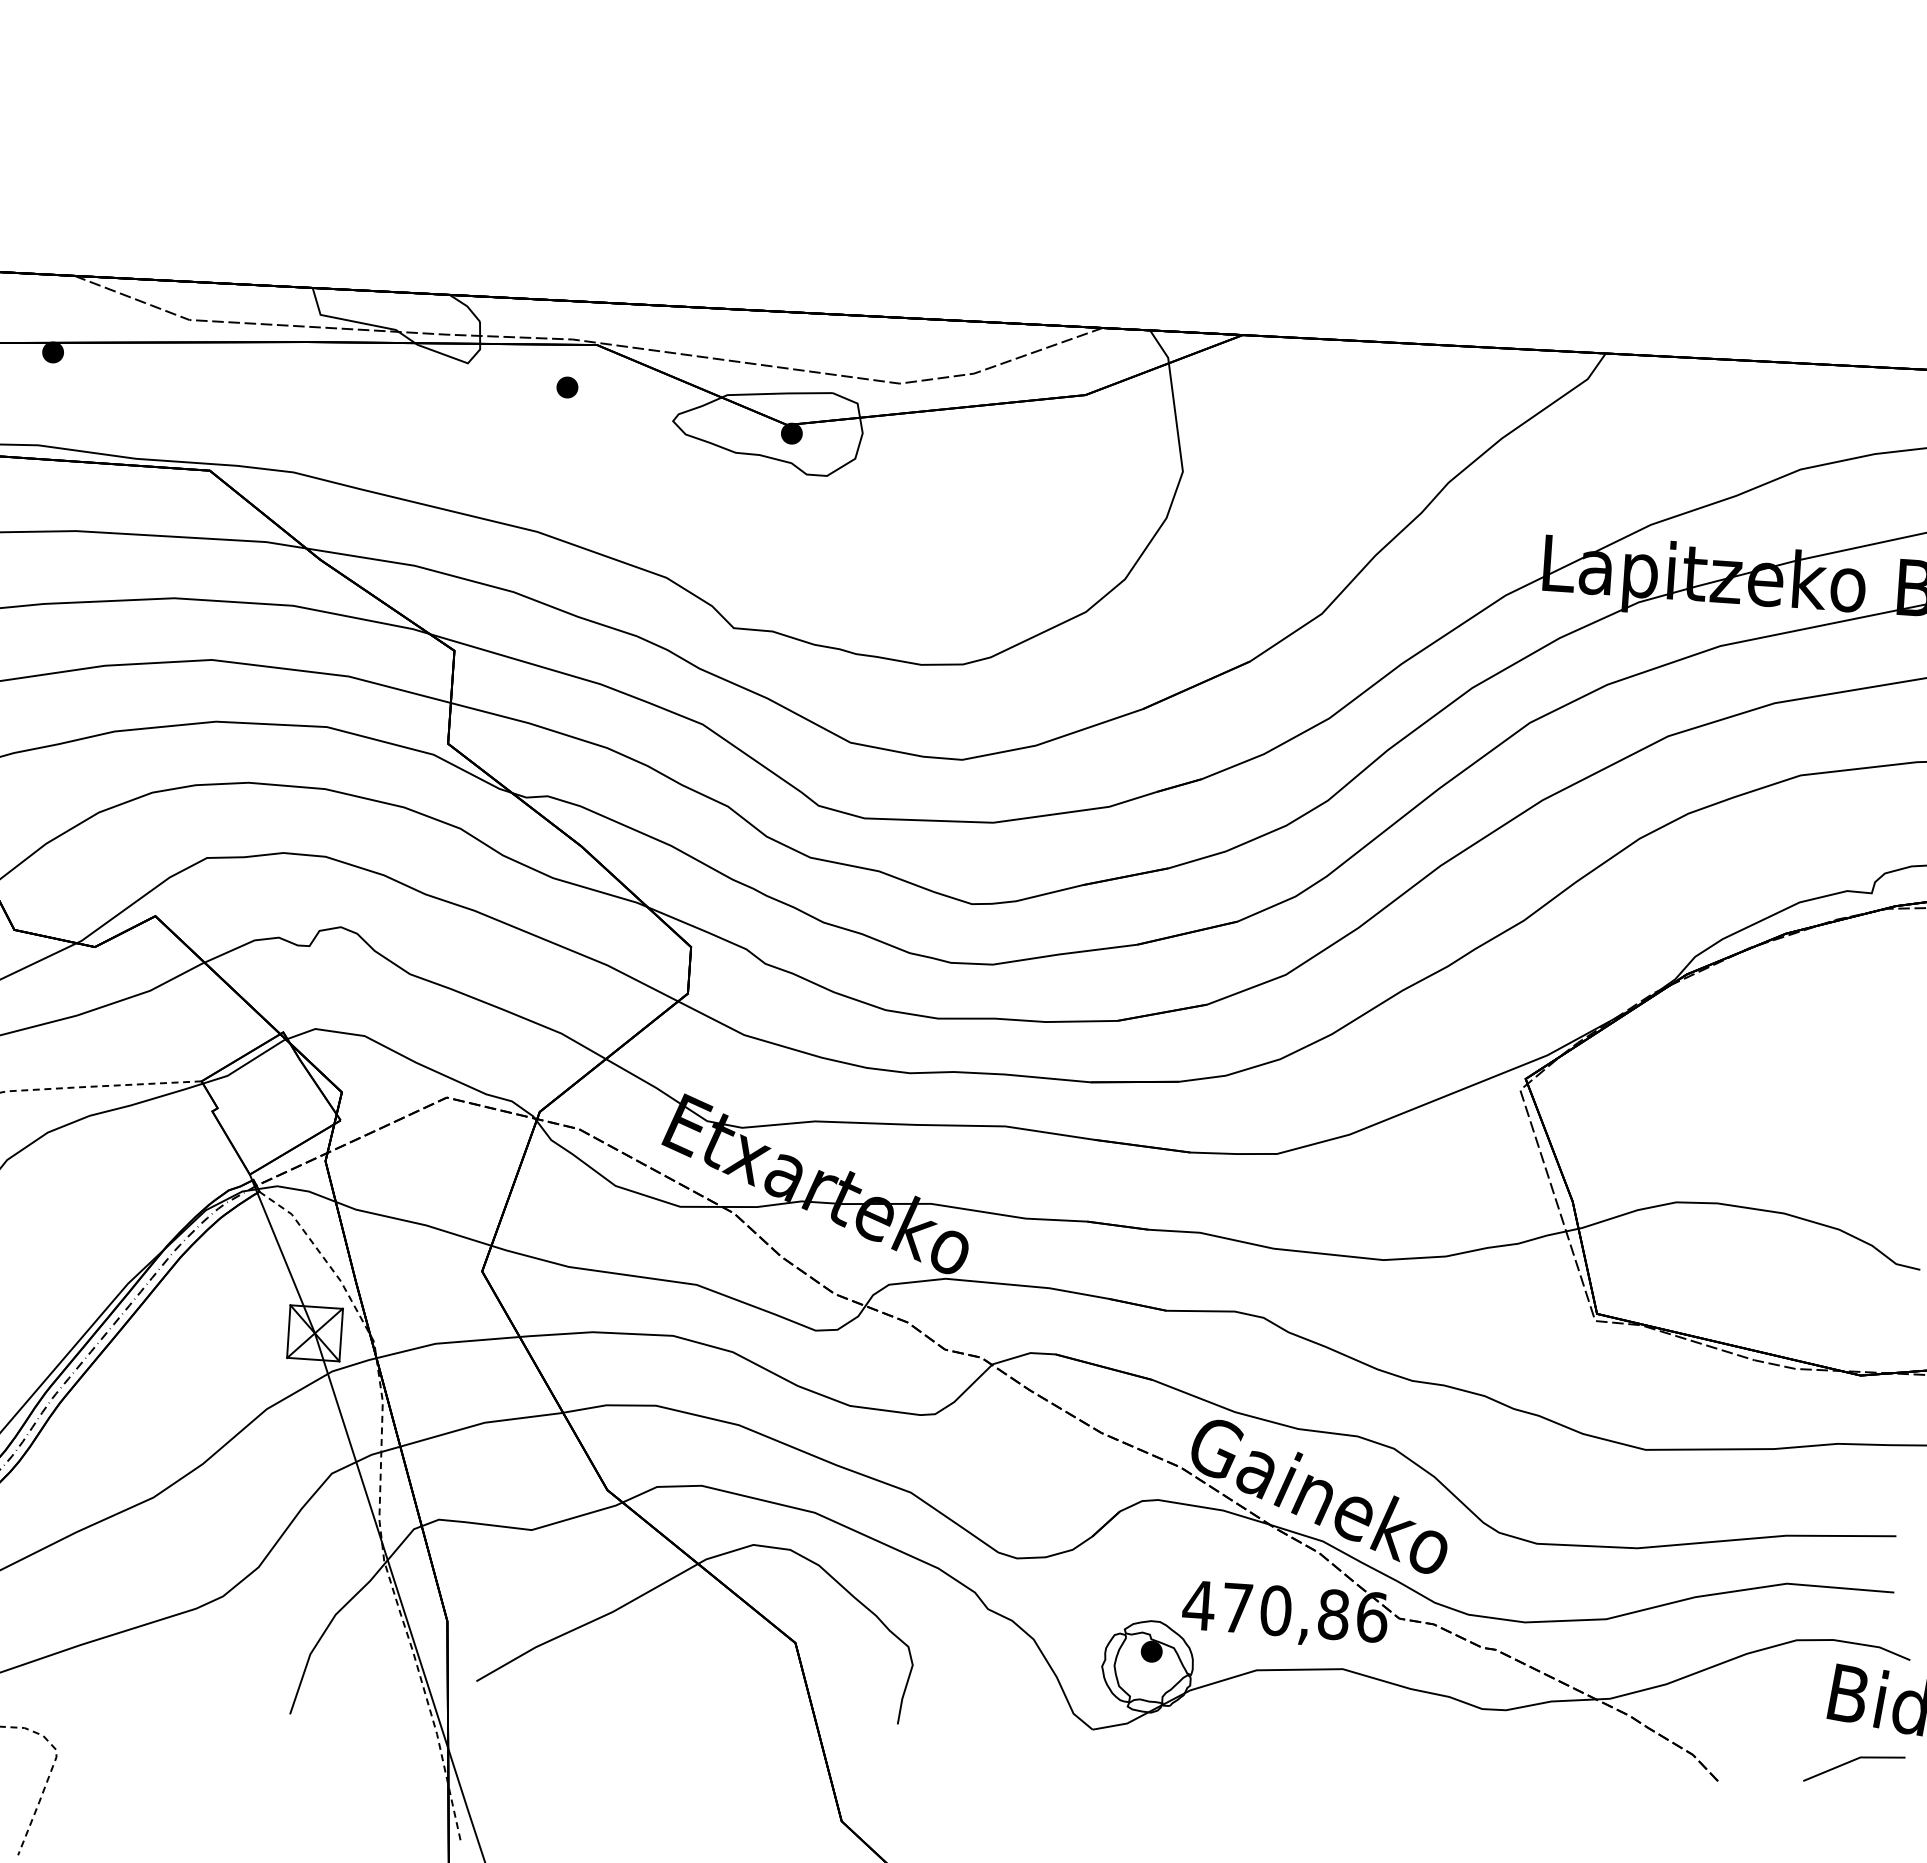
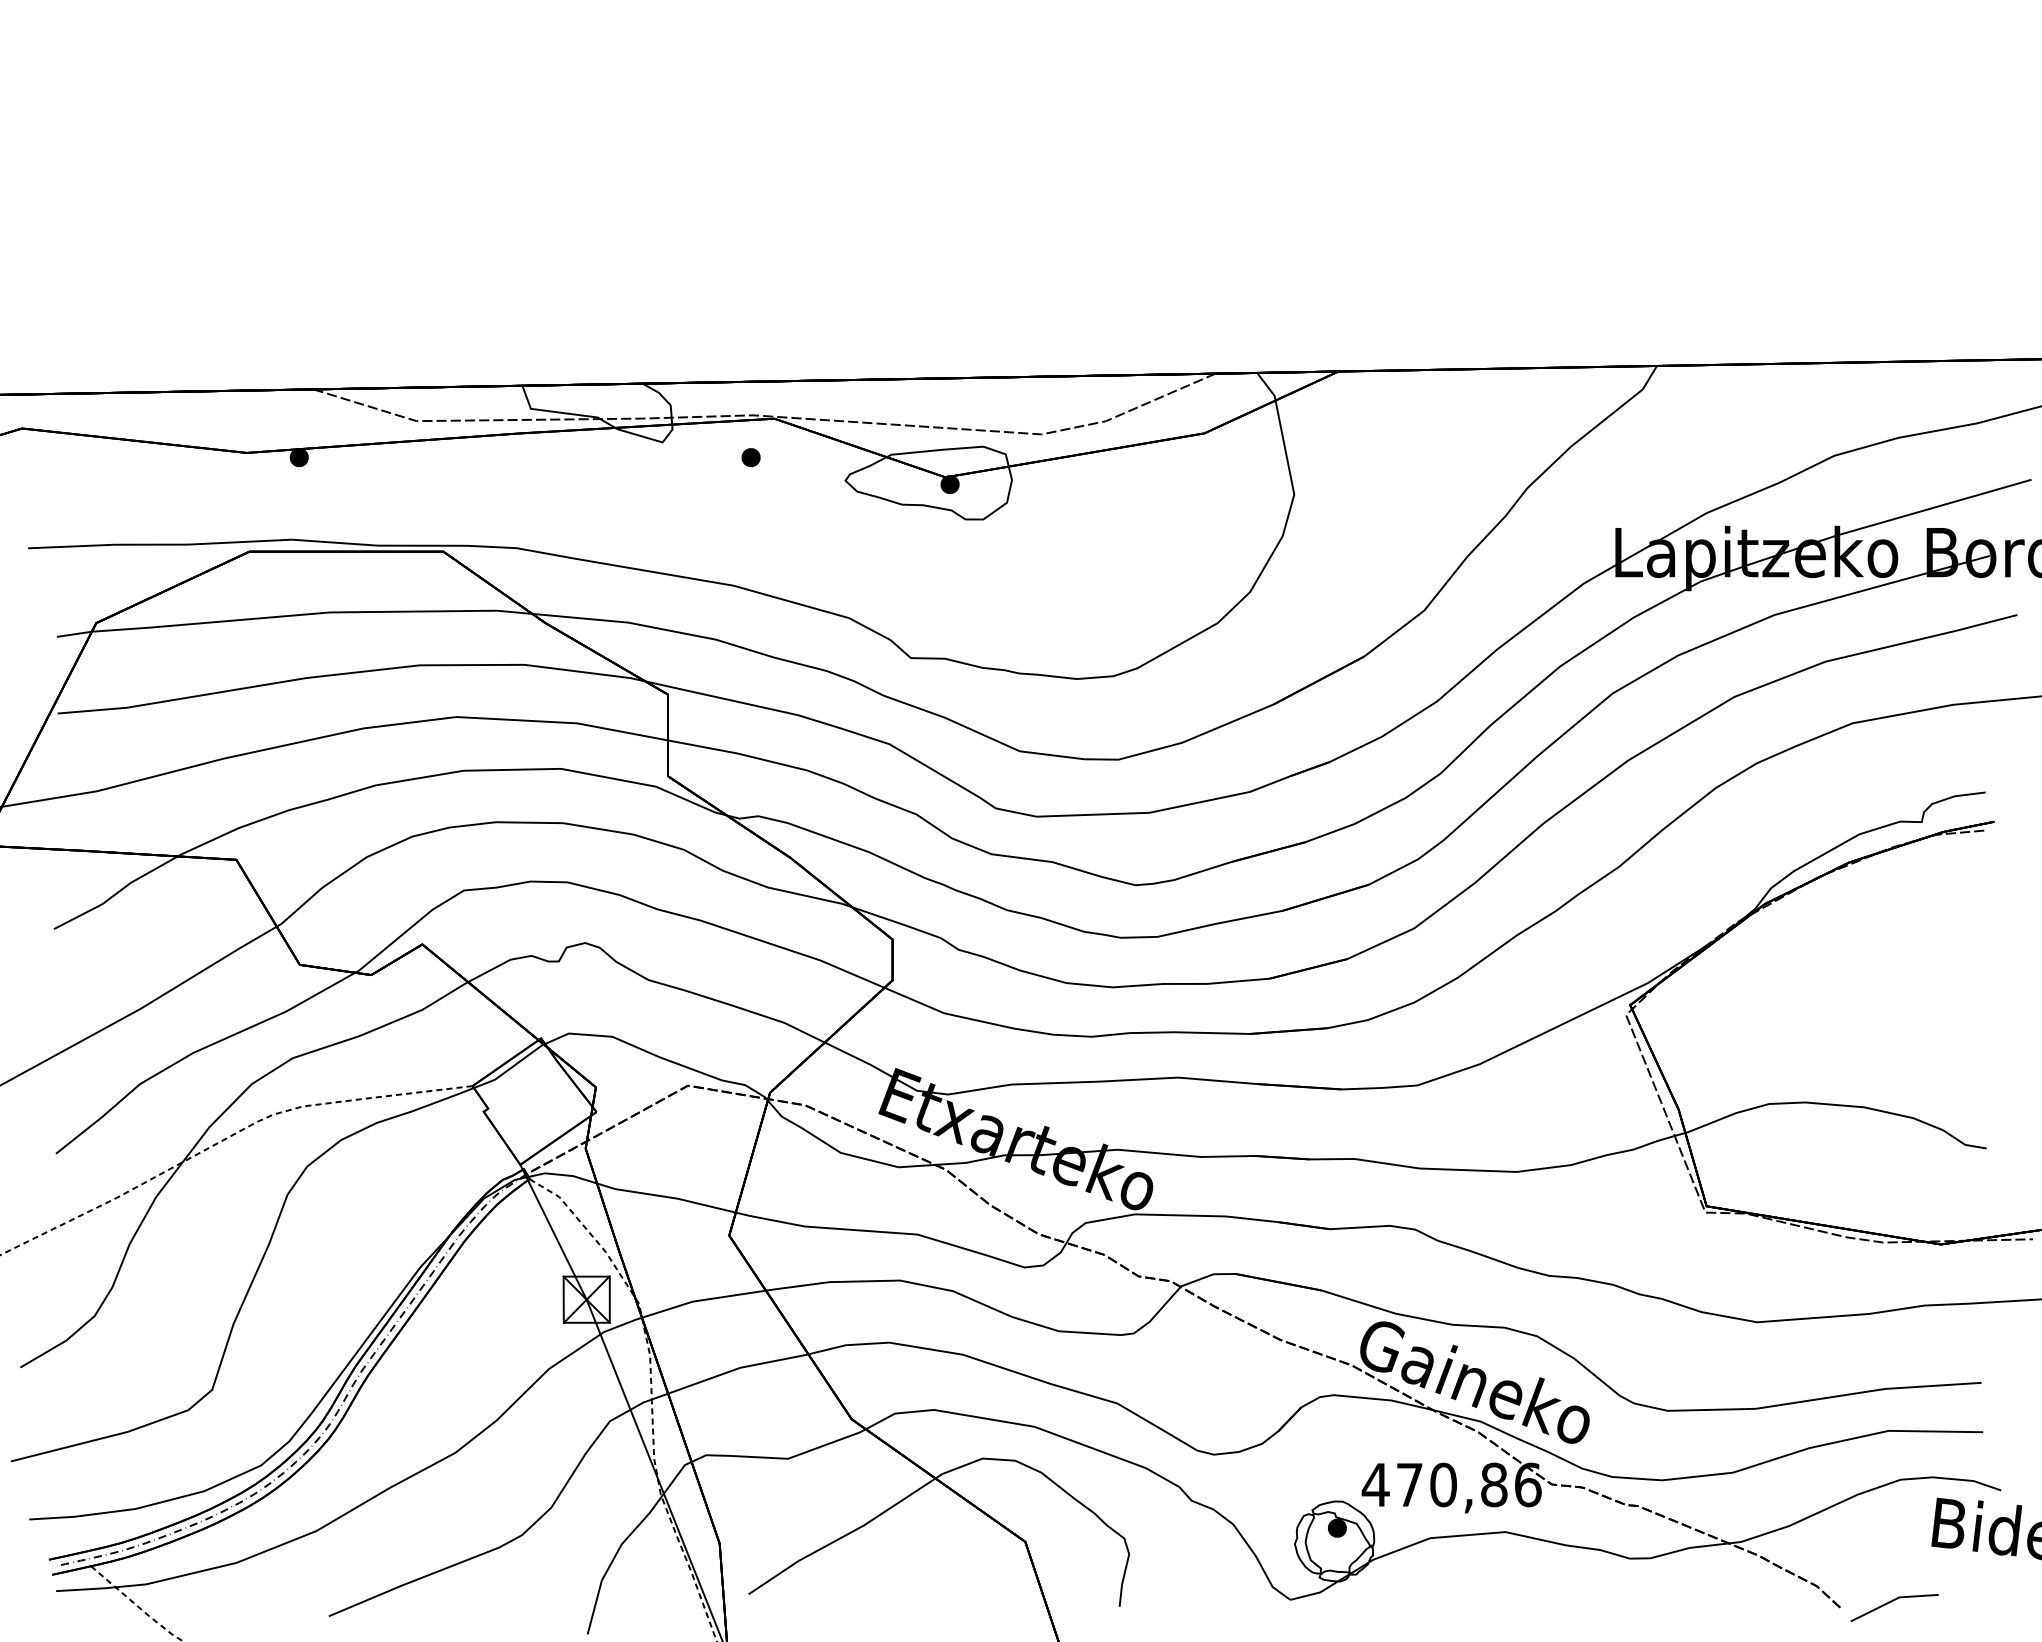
line: (1851, 1762) -> (1891, 1602), moved

